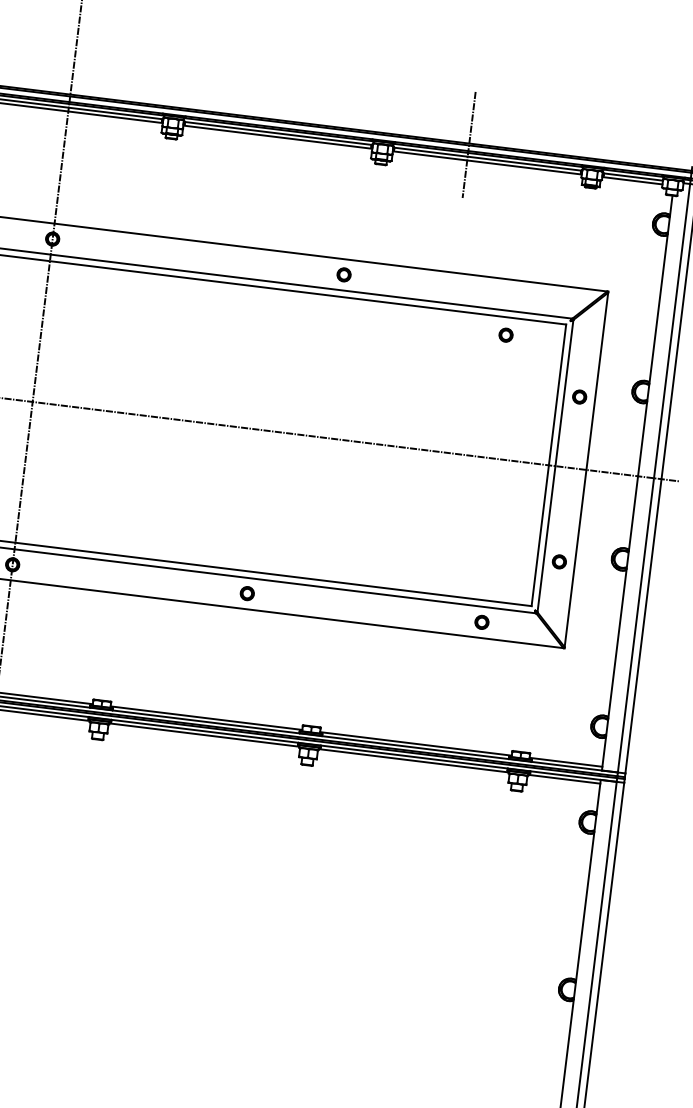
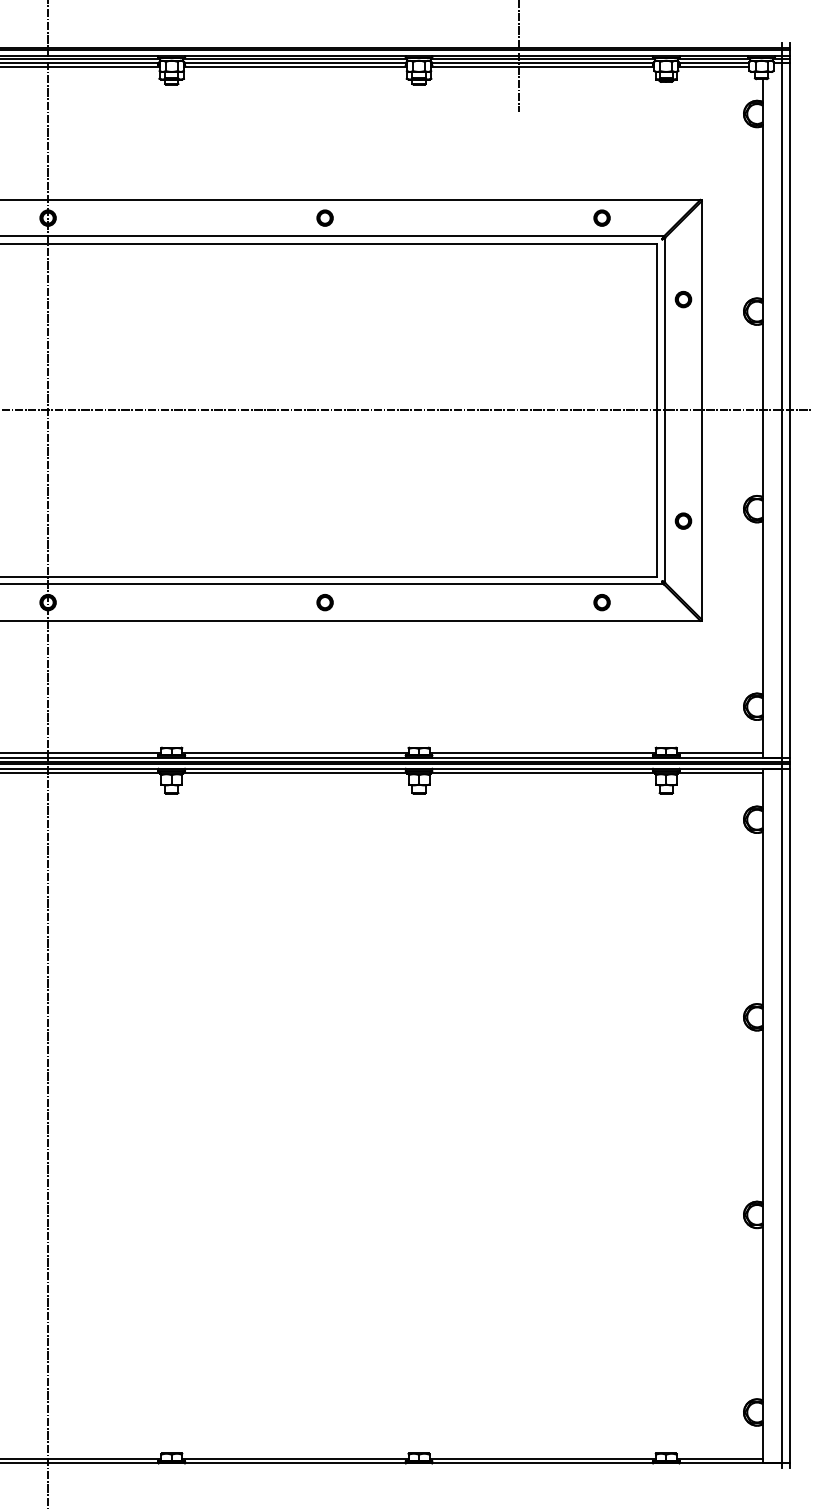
part: (343, 274) -> (324, 217), moved
part: (505, 334) -> (601, 217), moved
part: (579, 397) -> (683, 299), moved

